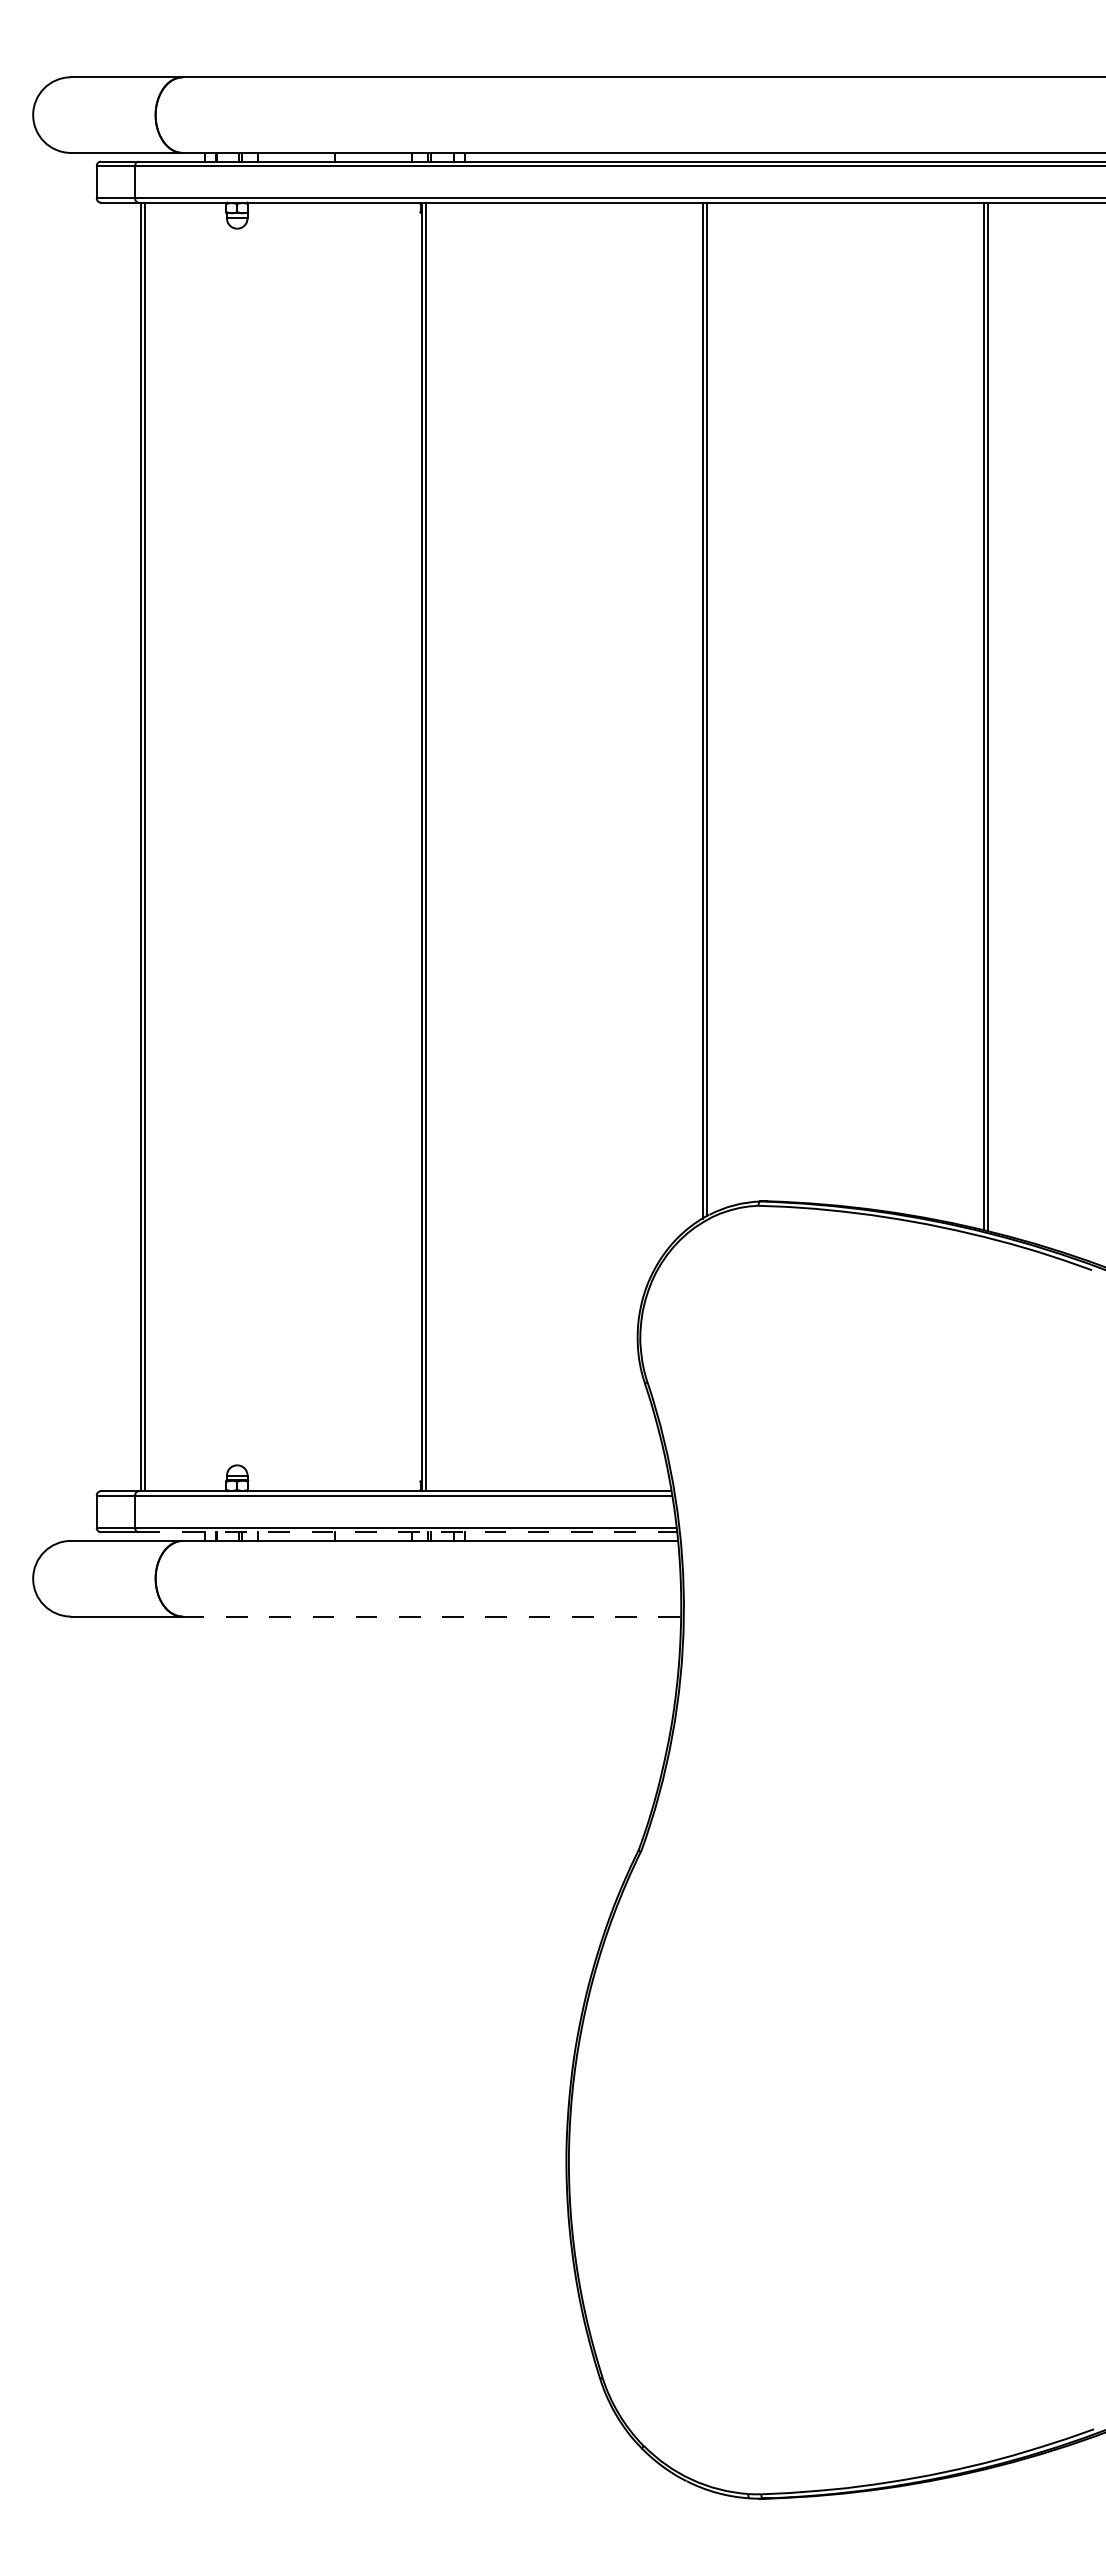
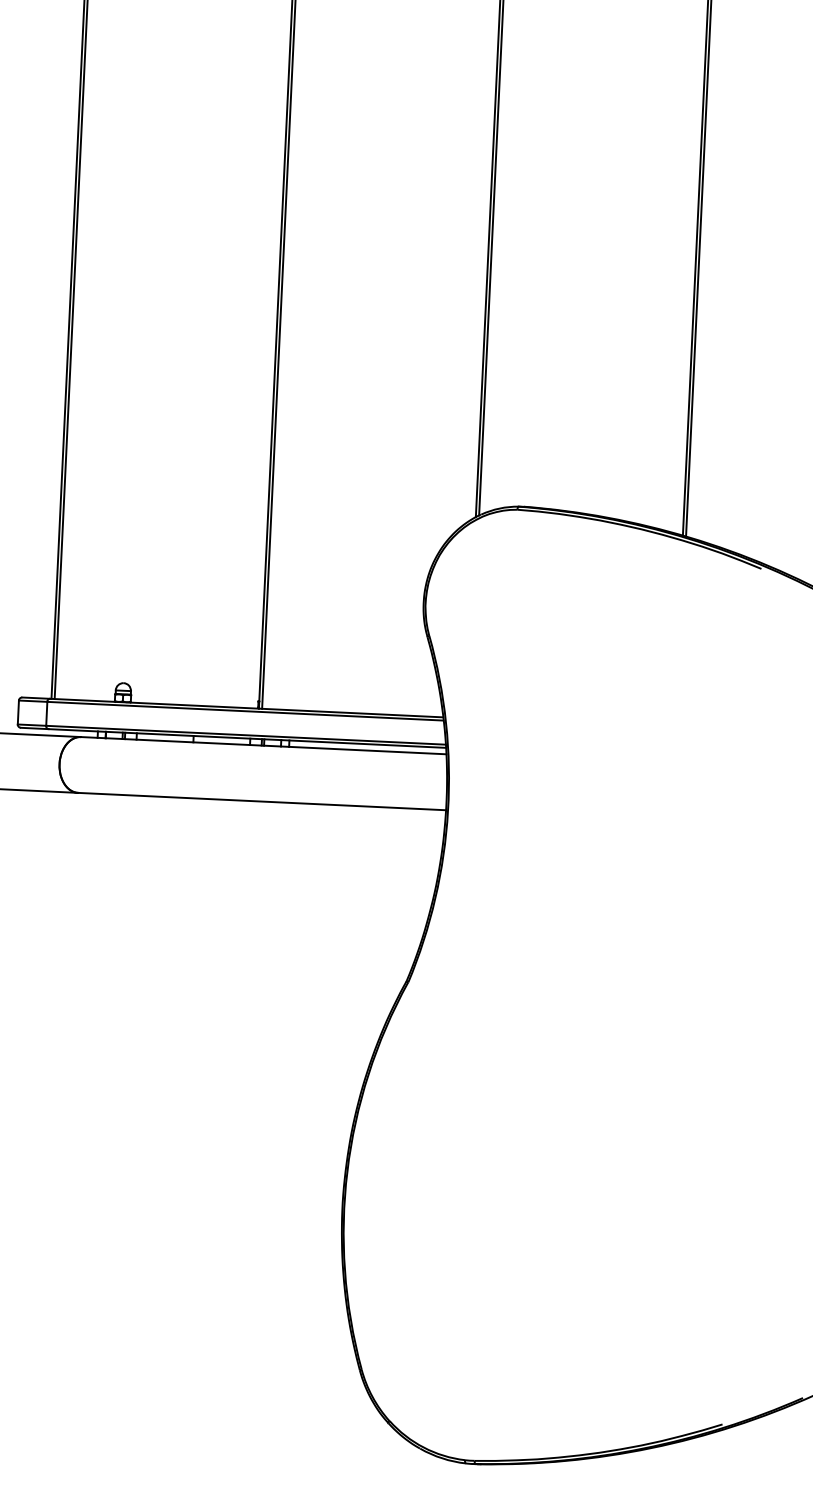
line: (408, 1532) -> (247, 738), dashed -> solid
line: (432, 1616) -> (262, 801), dashed -> solid

